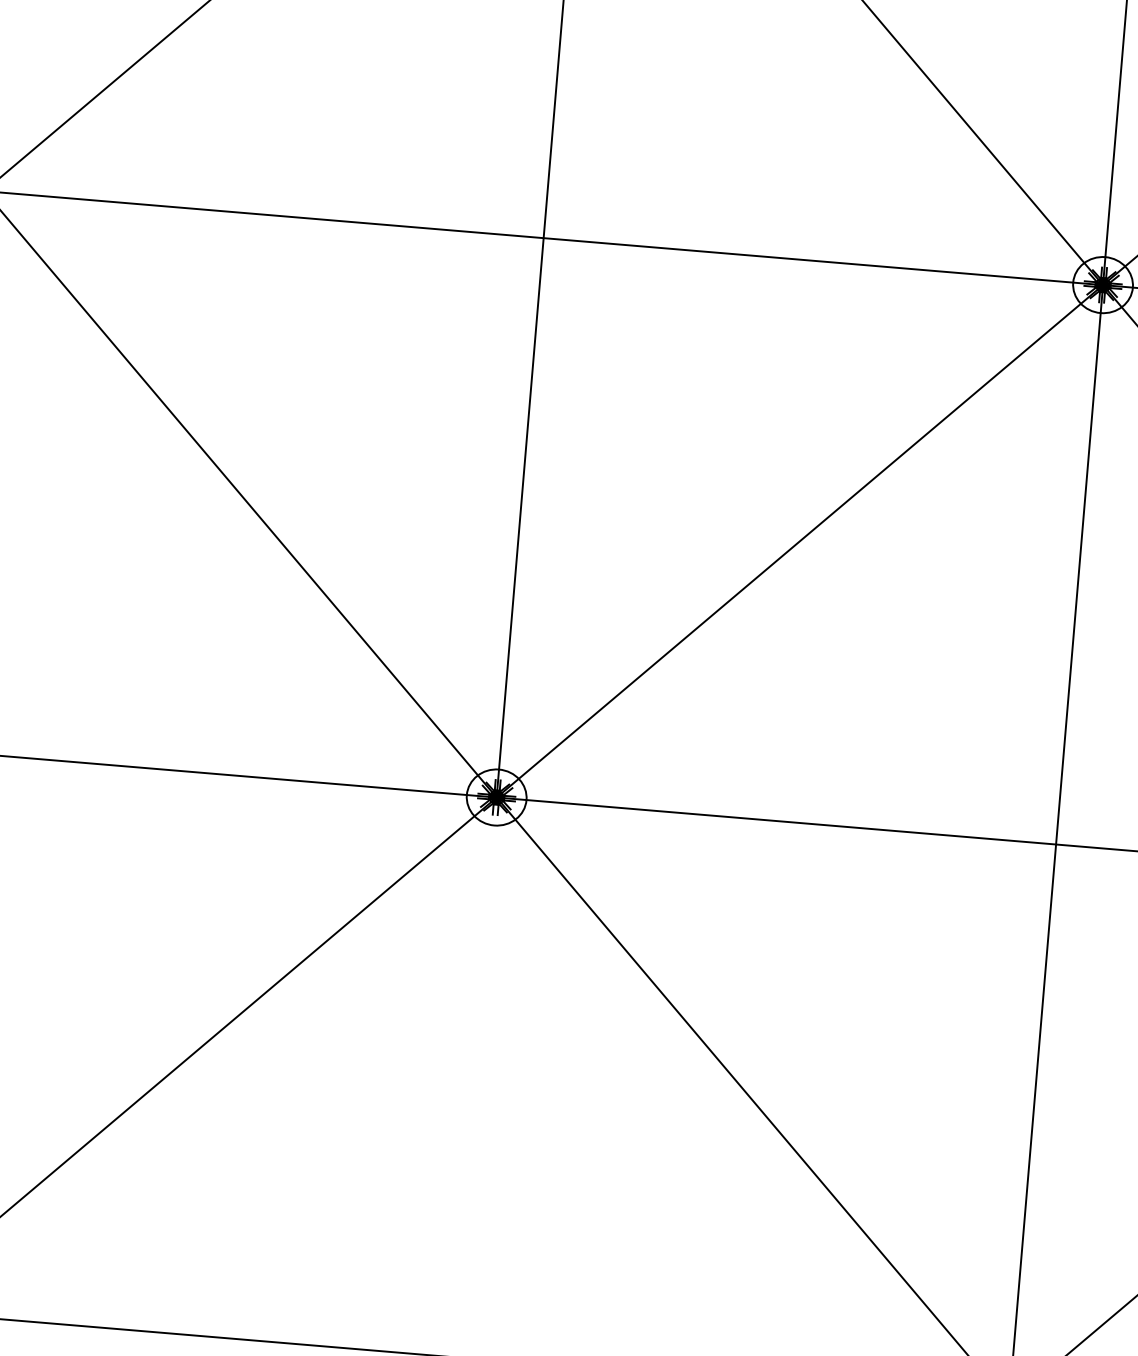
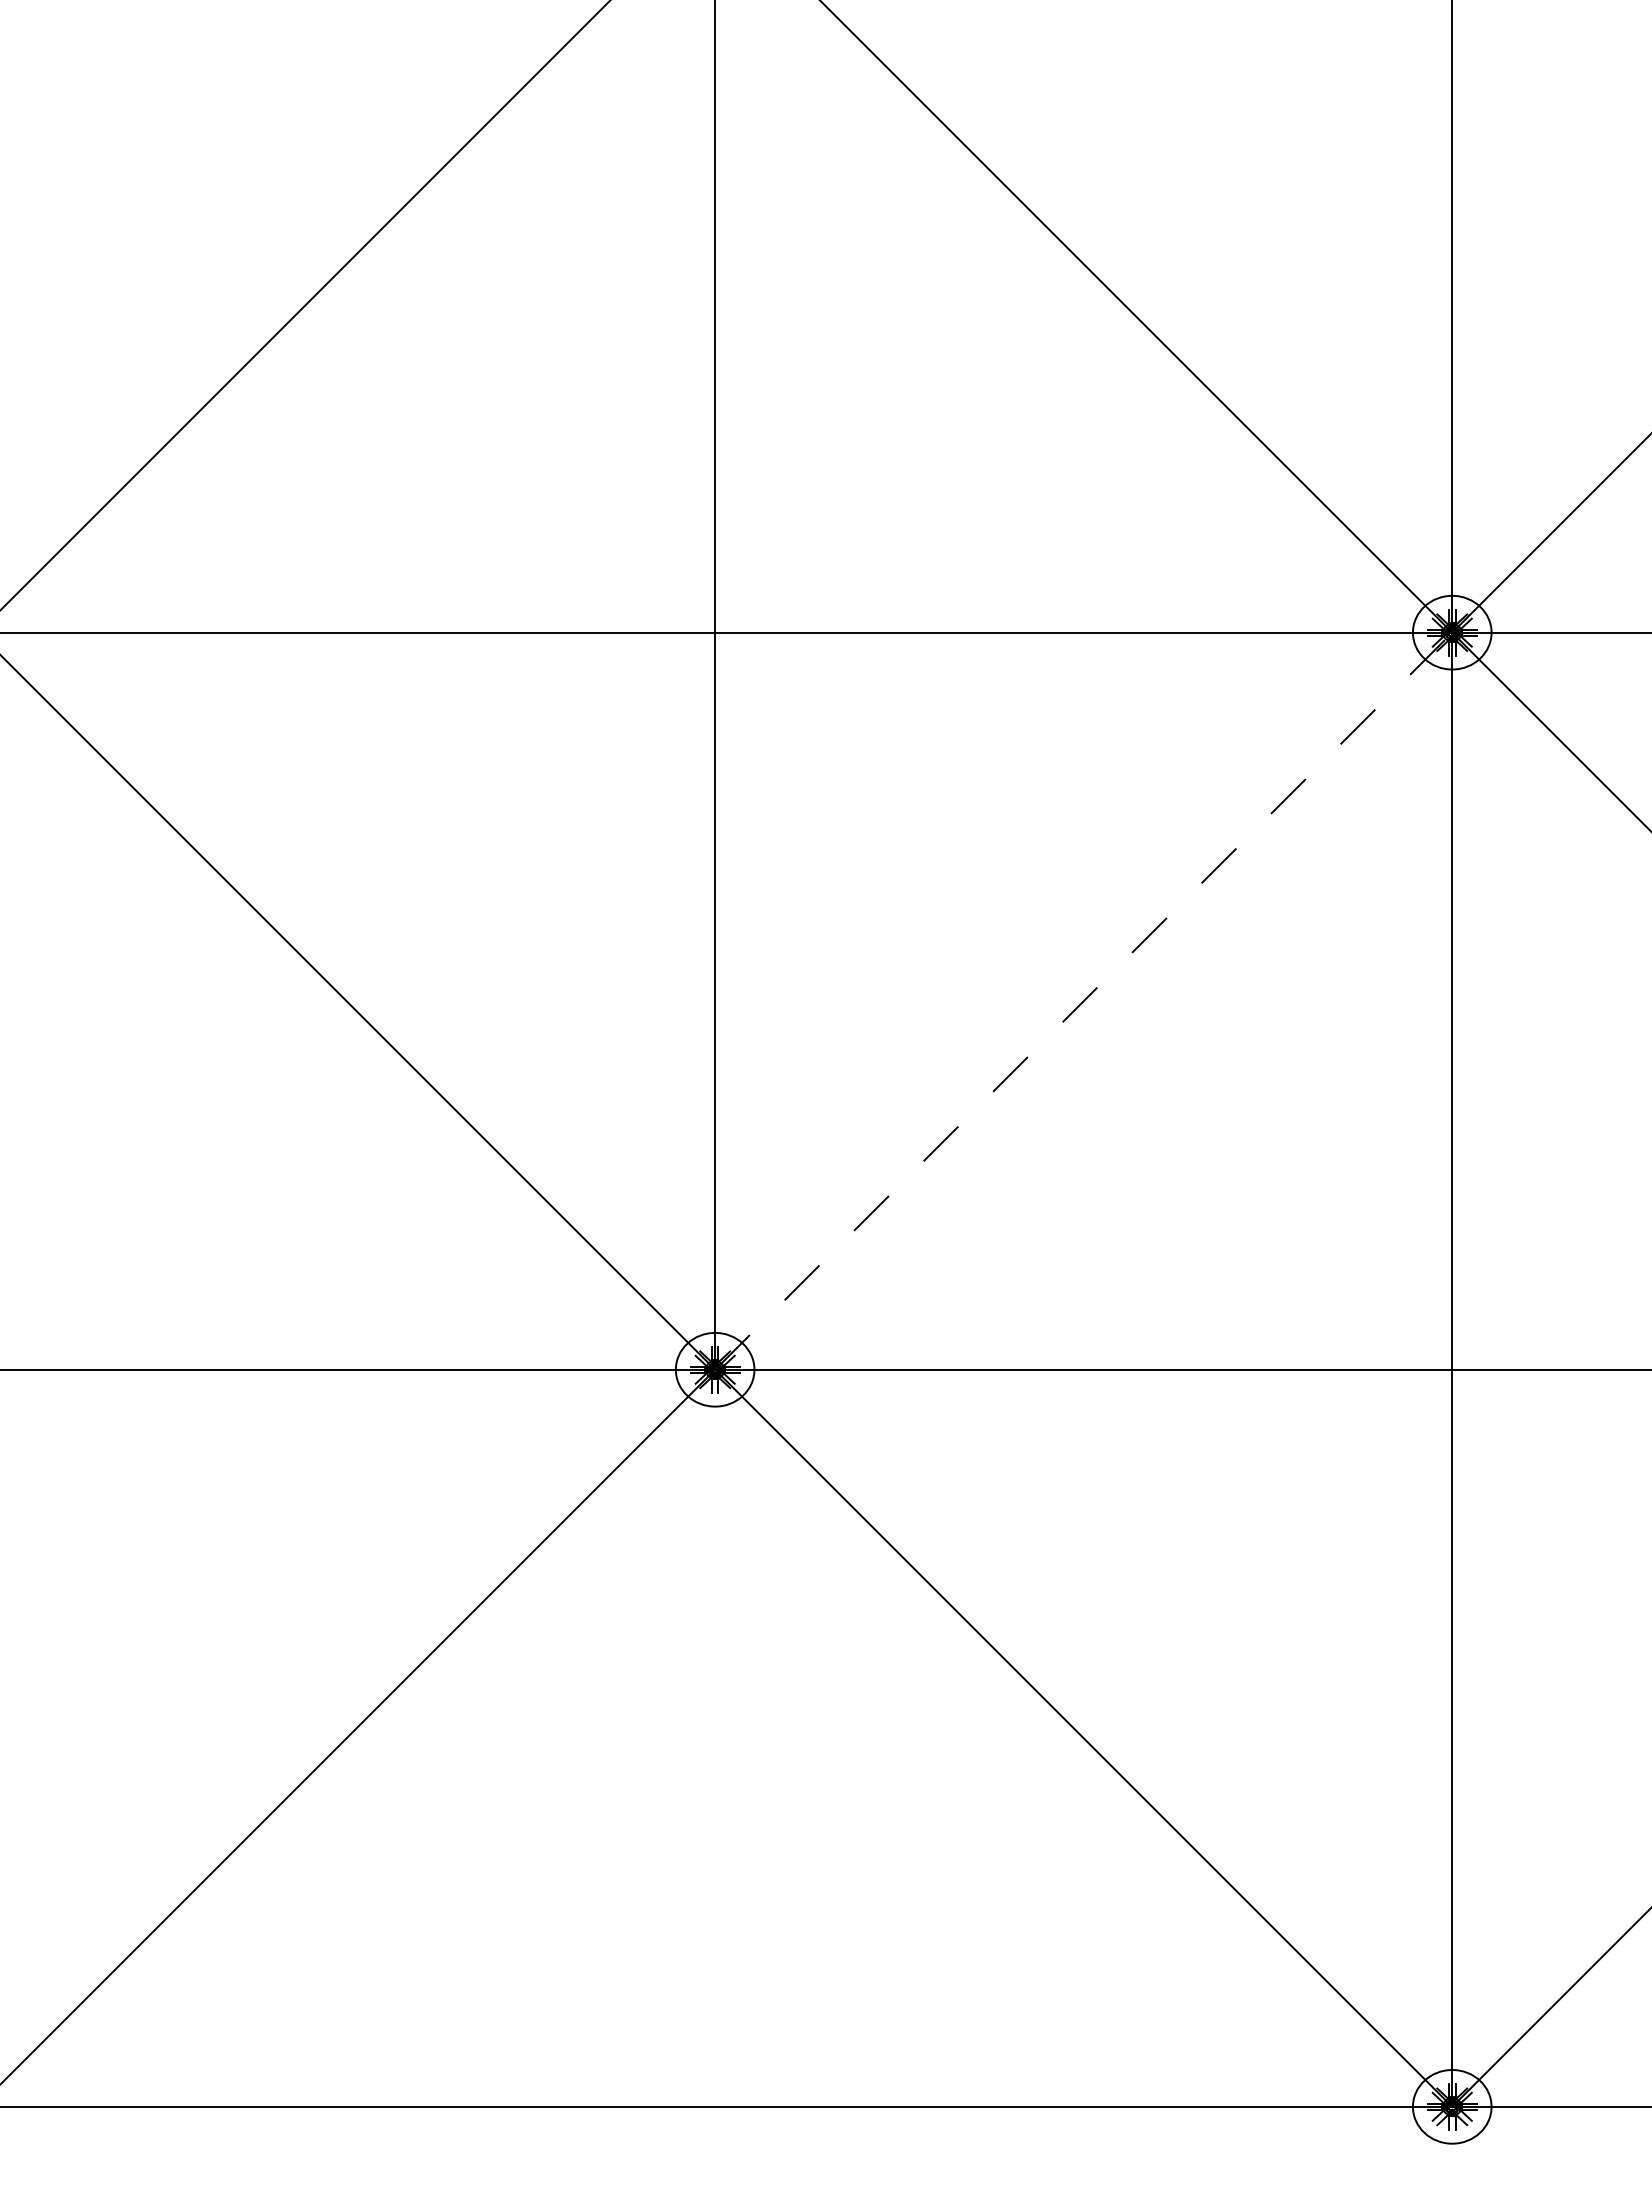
line: (800, 540) -> (1084, 1000), solid -> dashed

